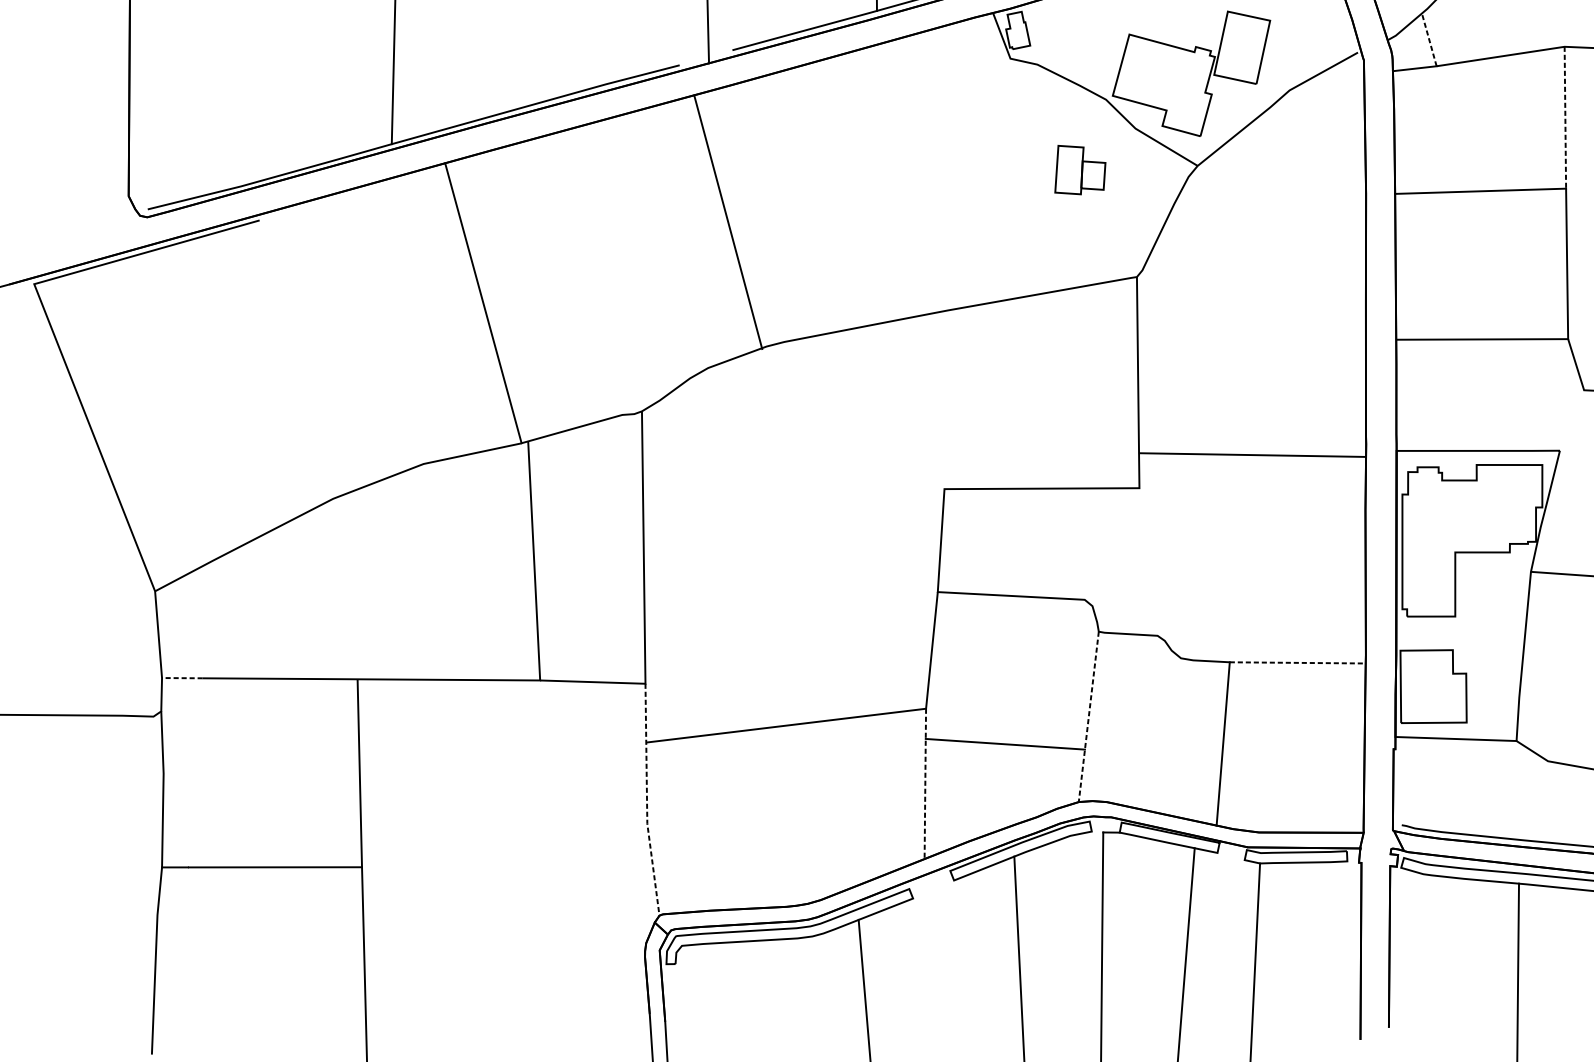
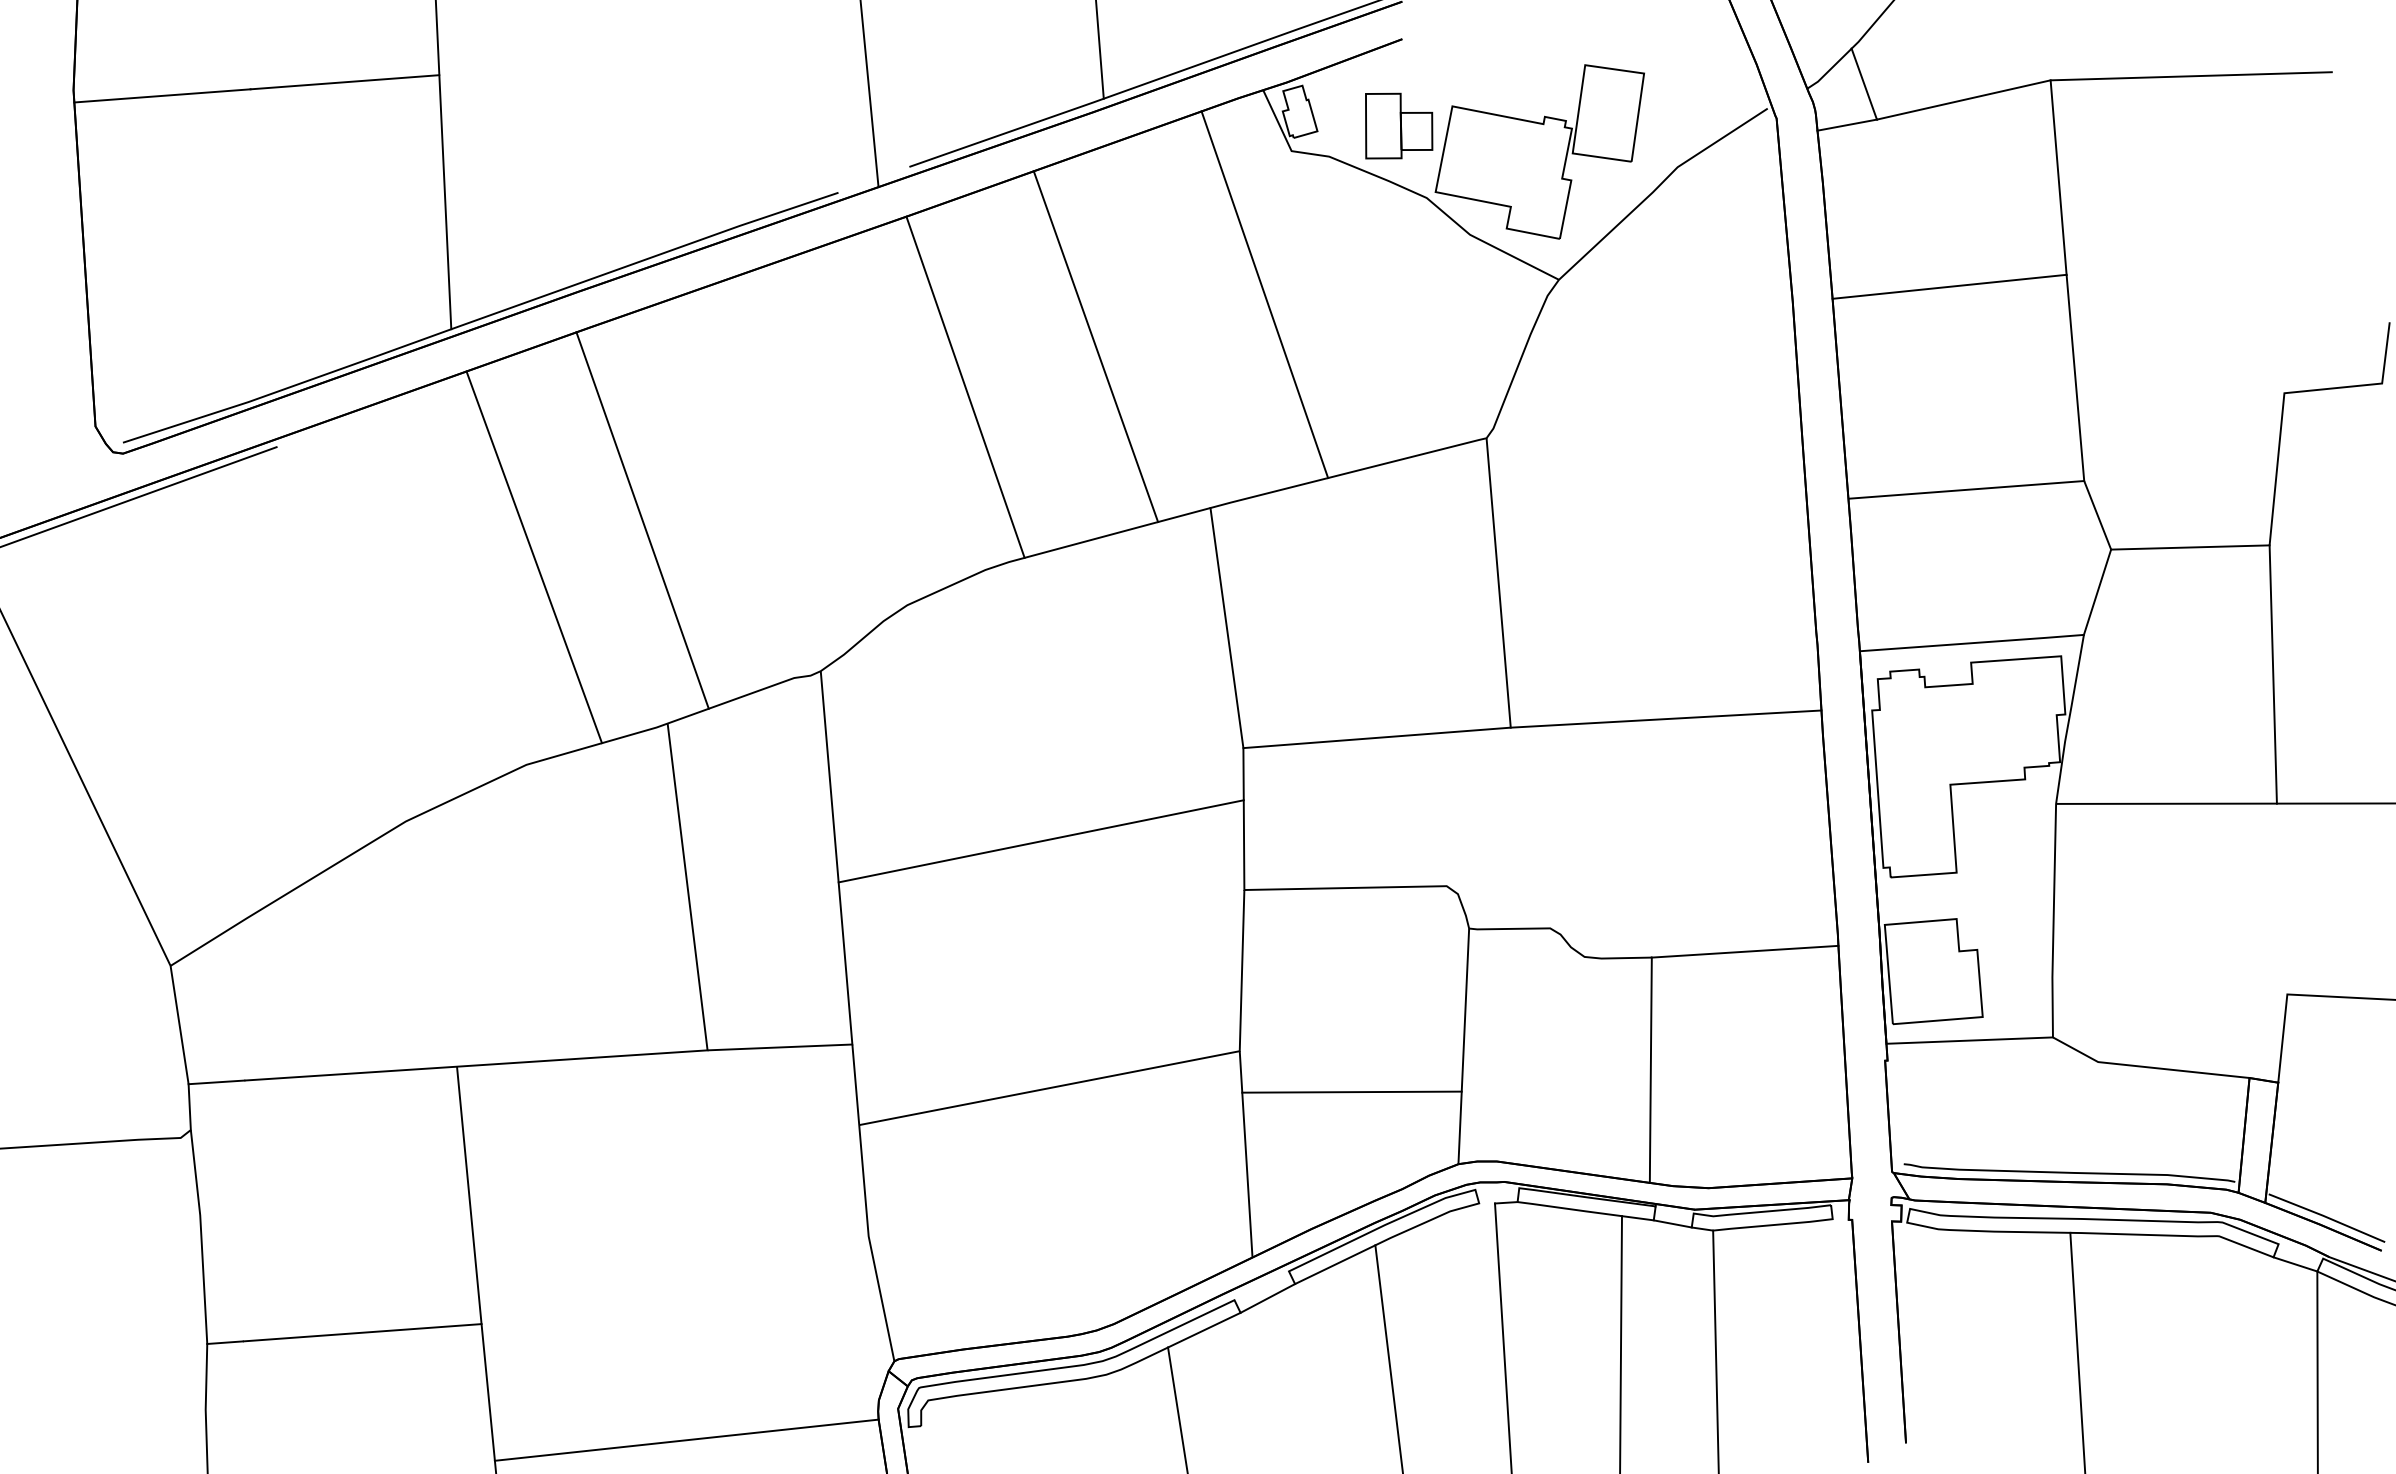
line: (1429, 40) -> (1864, 84), dashed -> solid
line: (1565, 117) -> (2058, 177), dashed -> solid
line: (983, 161) -> (1264, 294), added
part: (1081, 170) -> (1399, 125), moved
line: (858, 190) -> (1095, 346), added
line: (728, 221) -> (965, 386), moved
line: (483, 303) -> (642, 520), moved
line: (440, 314) -> (534, 557), added
line: (938, 401) -> (1226, 628), added
line: (1572, 419) -> (2097, 591), added
line: (1252, 454) -> (1665, 718), moved
line: (792, 546) -> (1040, 841), added
line: (1298, 662) -> (1745, 951), dashed -> solid
line: (182, 678) -> (216, 1082), dashed -> solid
line: (1088, 716) -> (1463, 1046), dashed -> solid
line: (925, 784) -> (1246, 1154), dashed -> solid
line: (646, 800) -> (865, 1204), dashed -> solid
line: (1230, 856) -> (1672, 1223), added
line: (933, 889) -> (1267, 1298), added
line: (504, 961) -> (686, 1439), added

